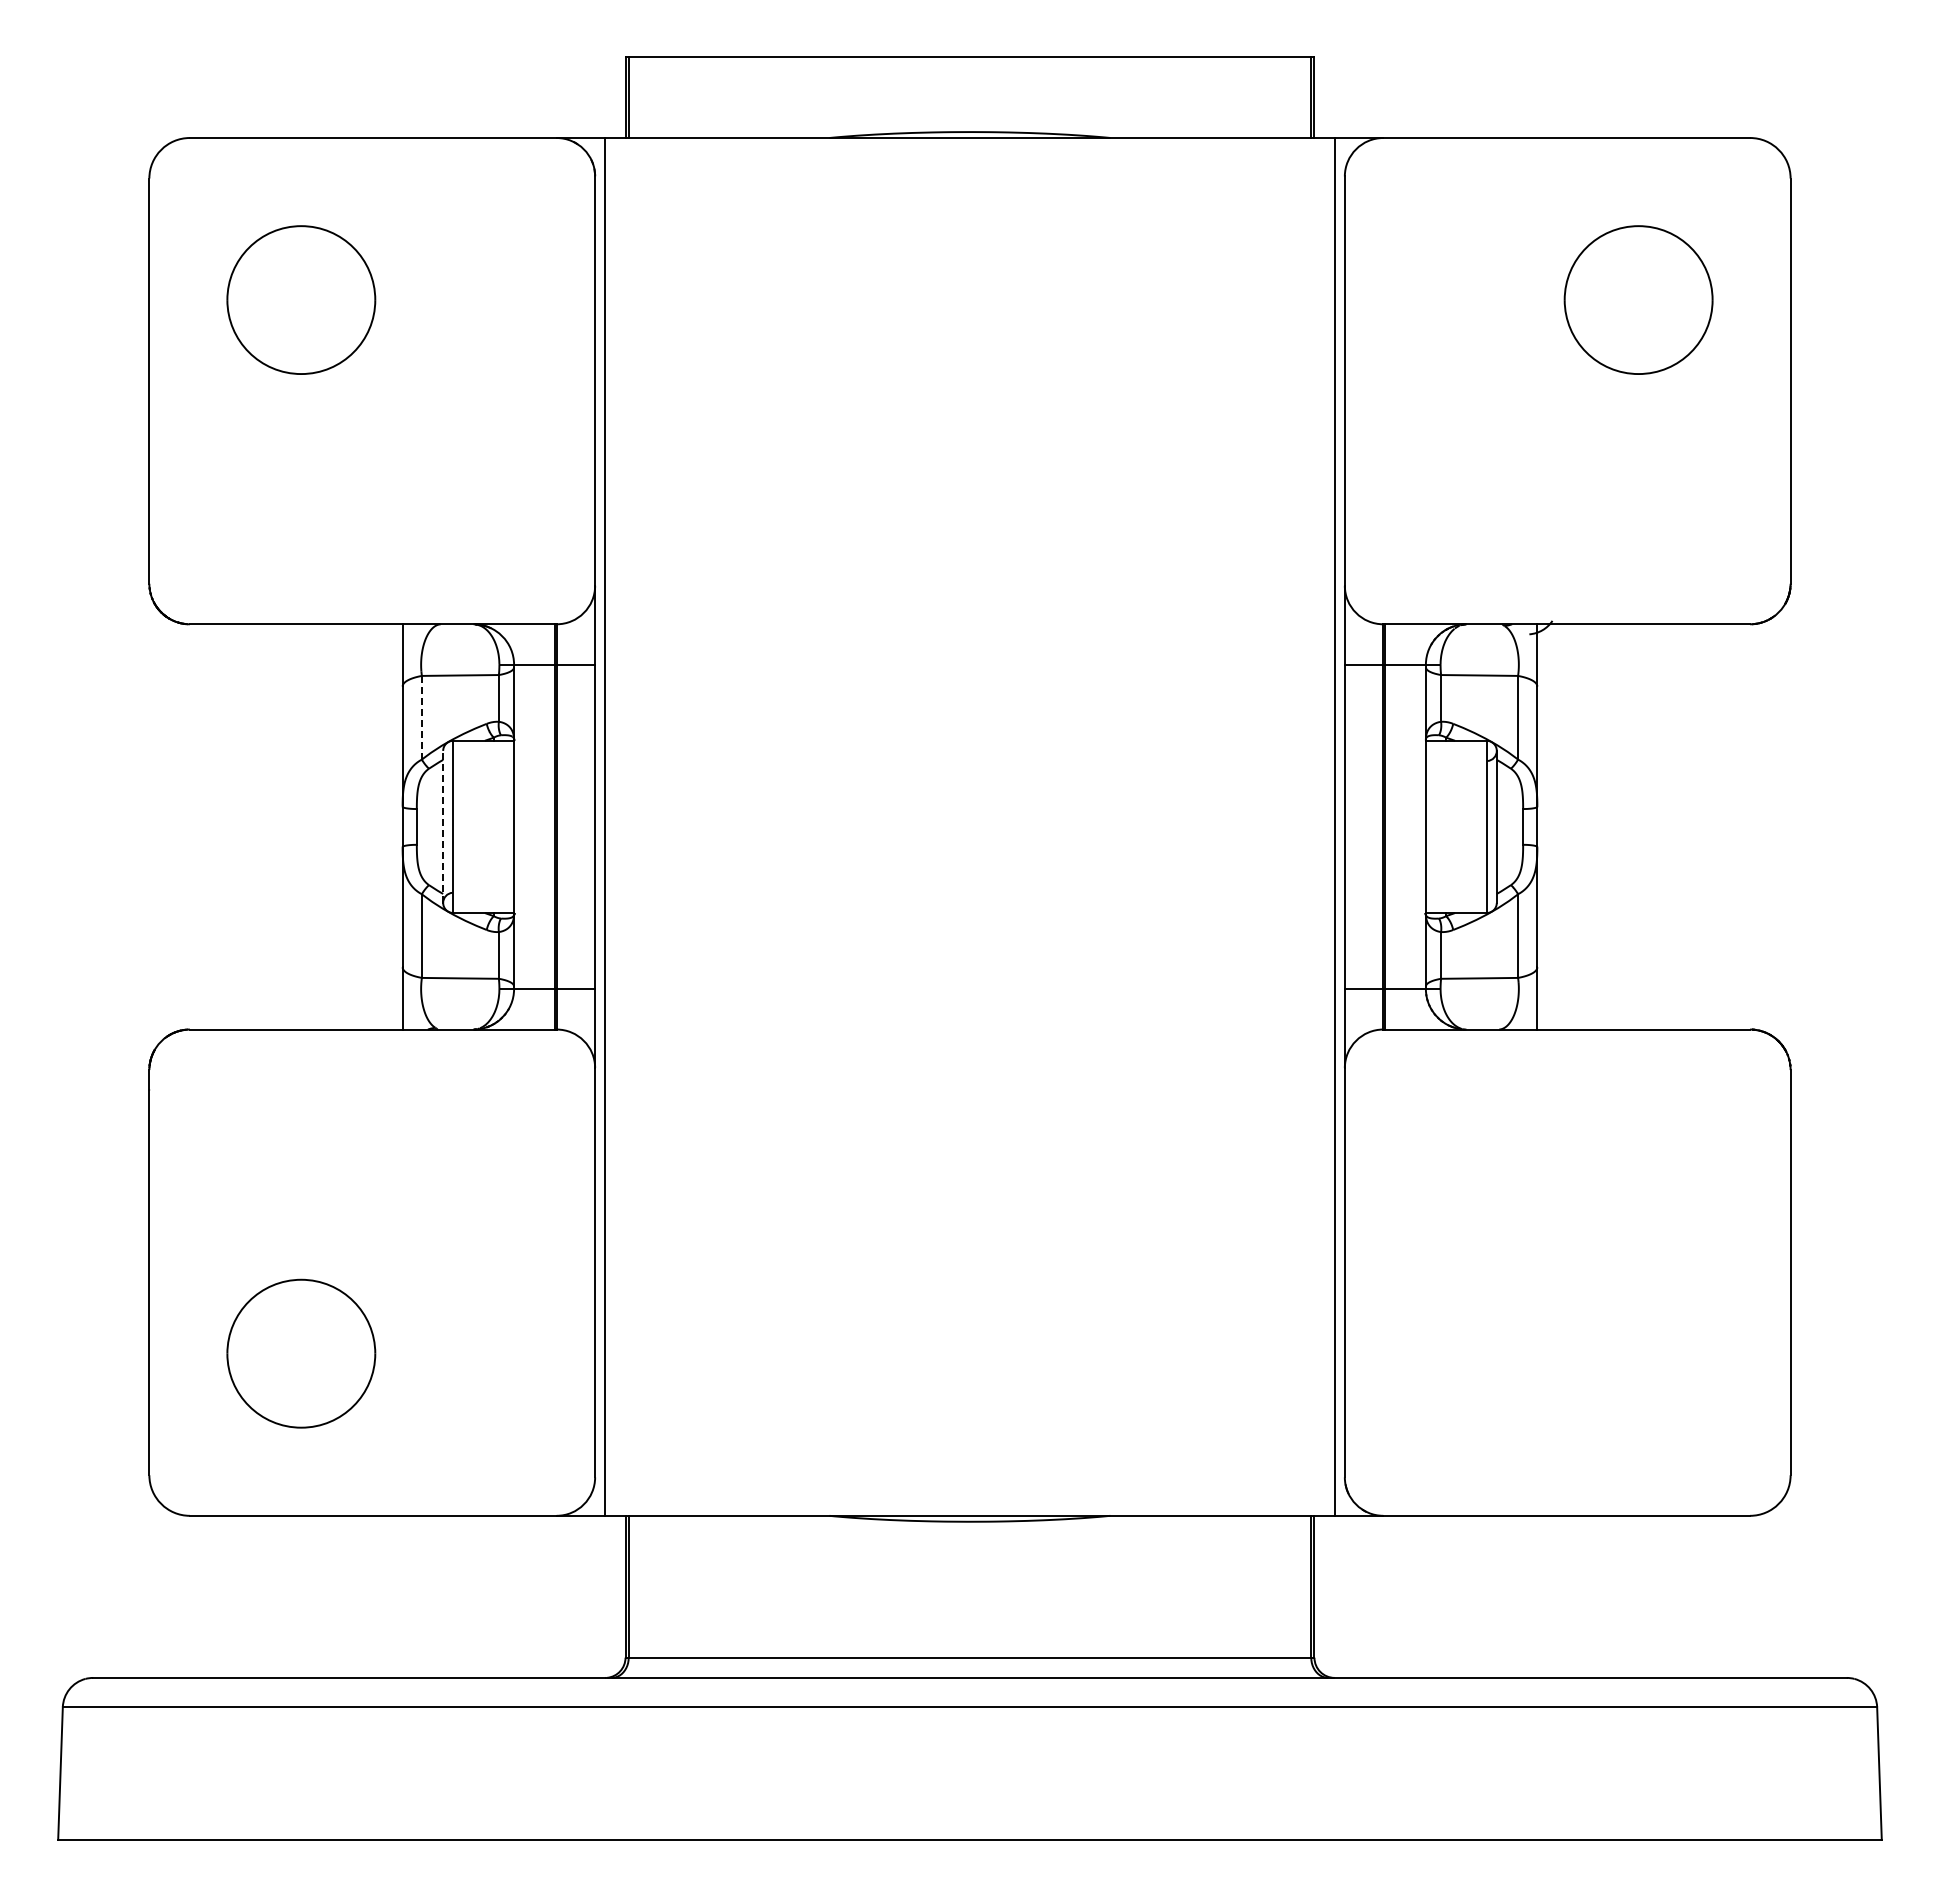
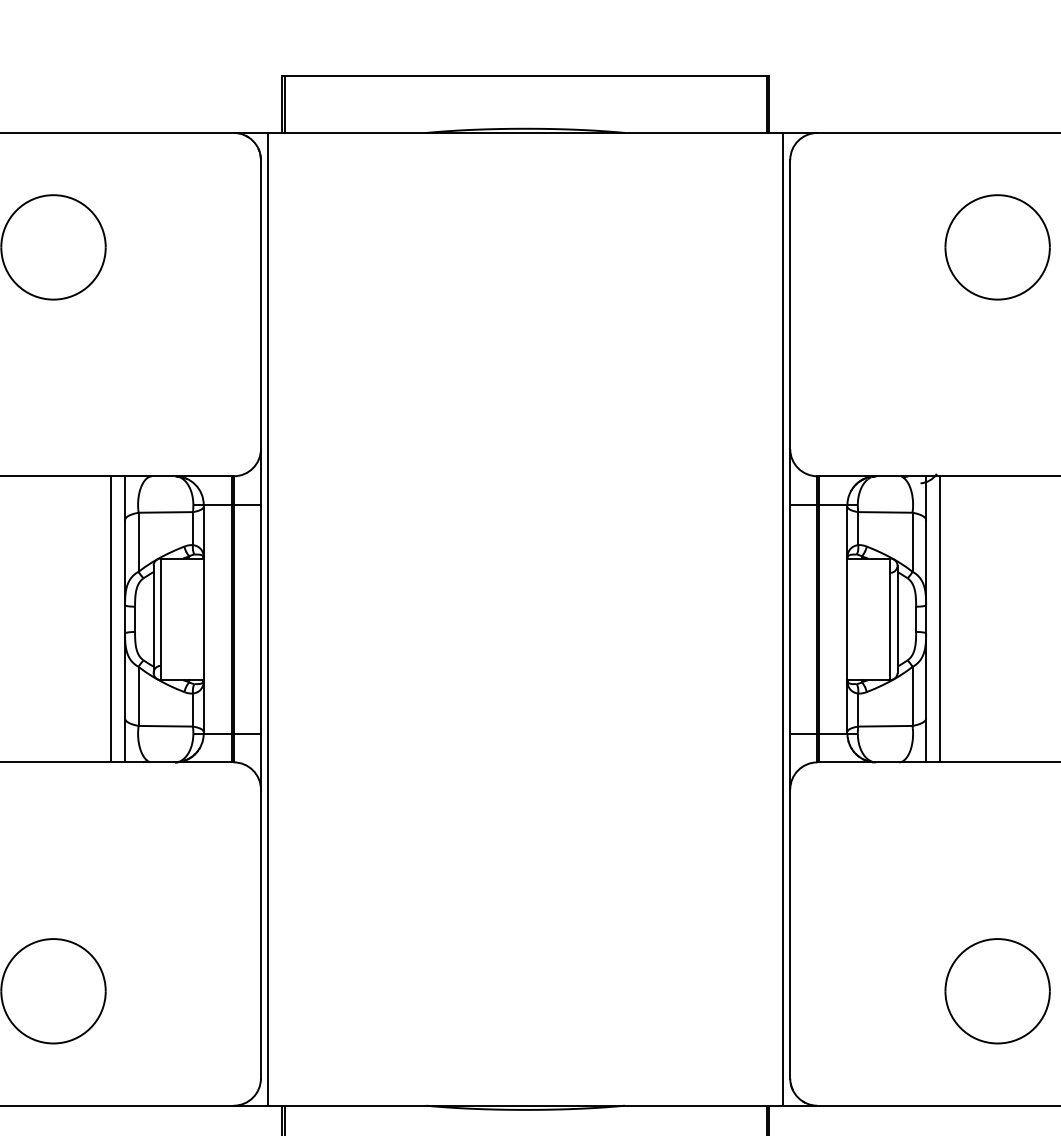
line: (421, 717) -> (138, 542), dashed -> solid
line: (382, 826) -> (110, 619), added
line: (443, 826) -> (153, 619), dashed -> solid
line: (1557, 826) -> (940, 619), added
part: (1638, 1353) -> (997, 991), added

